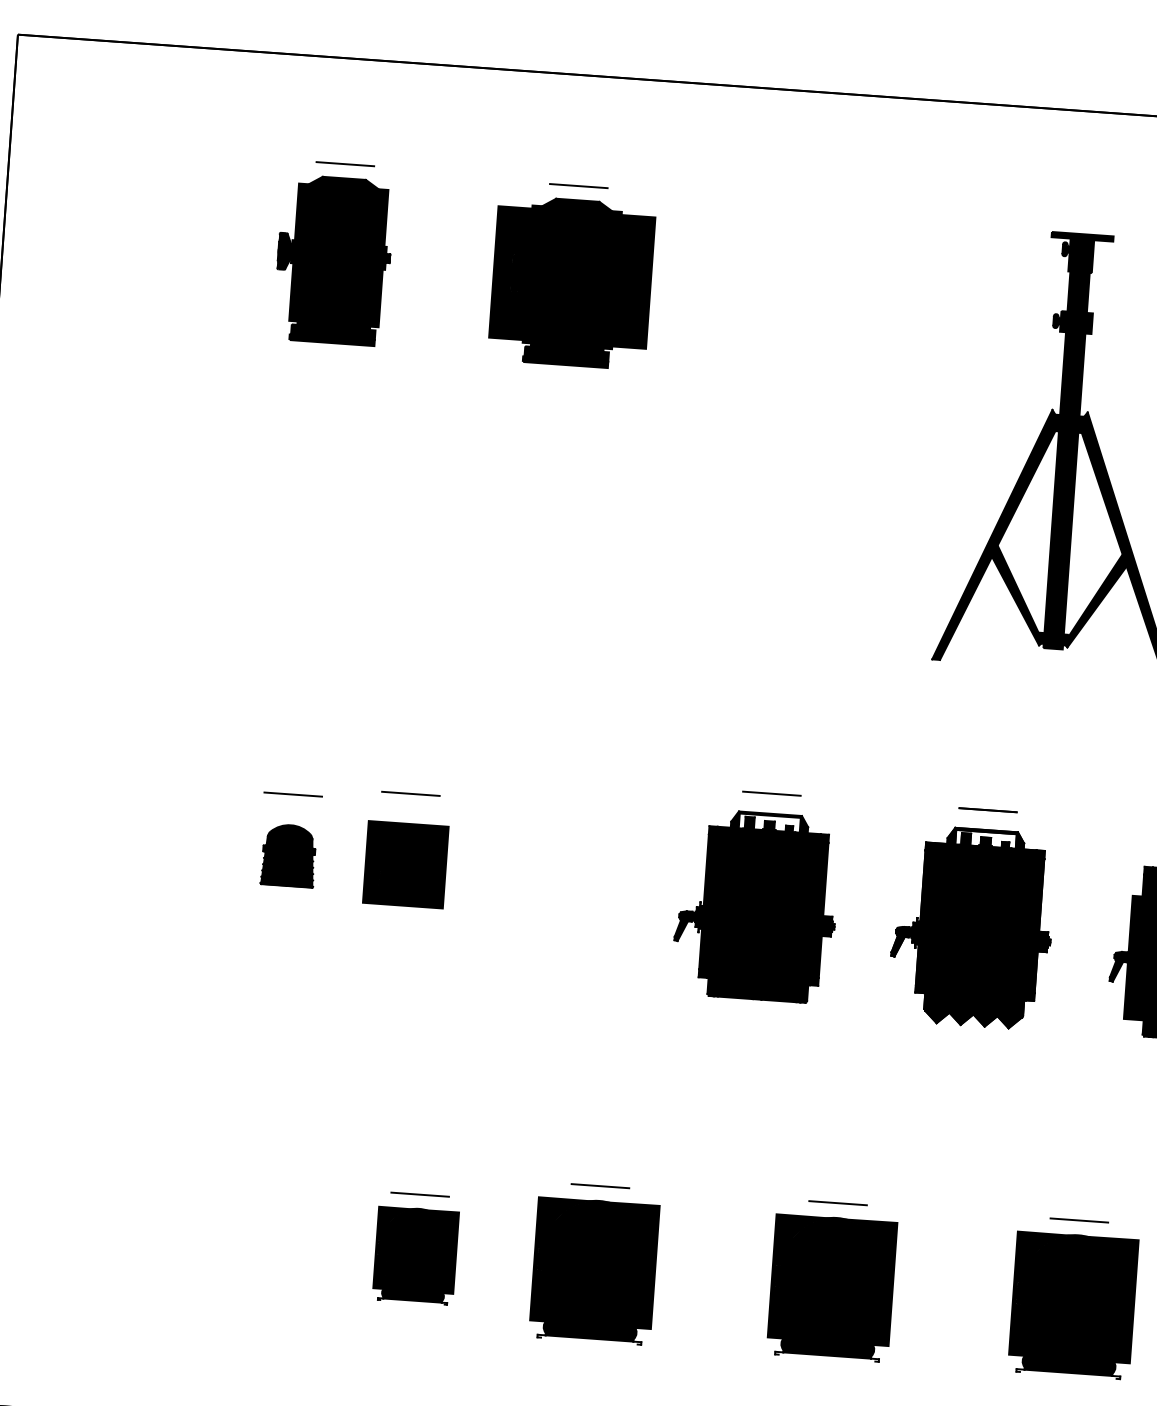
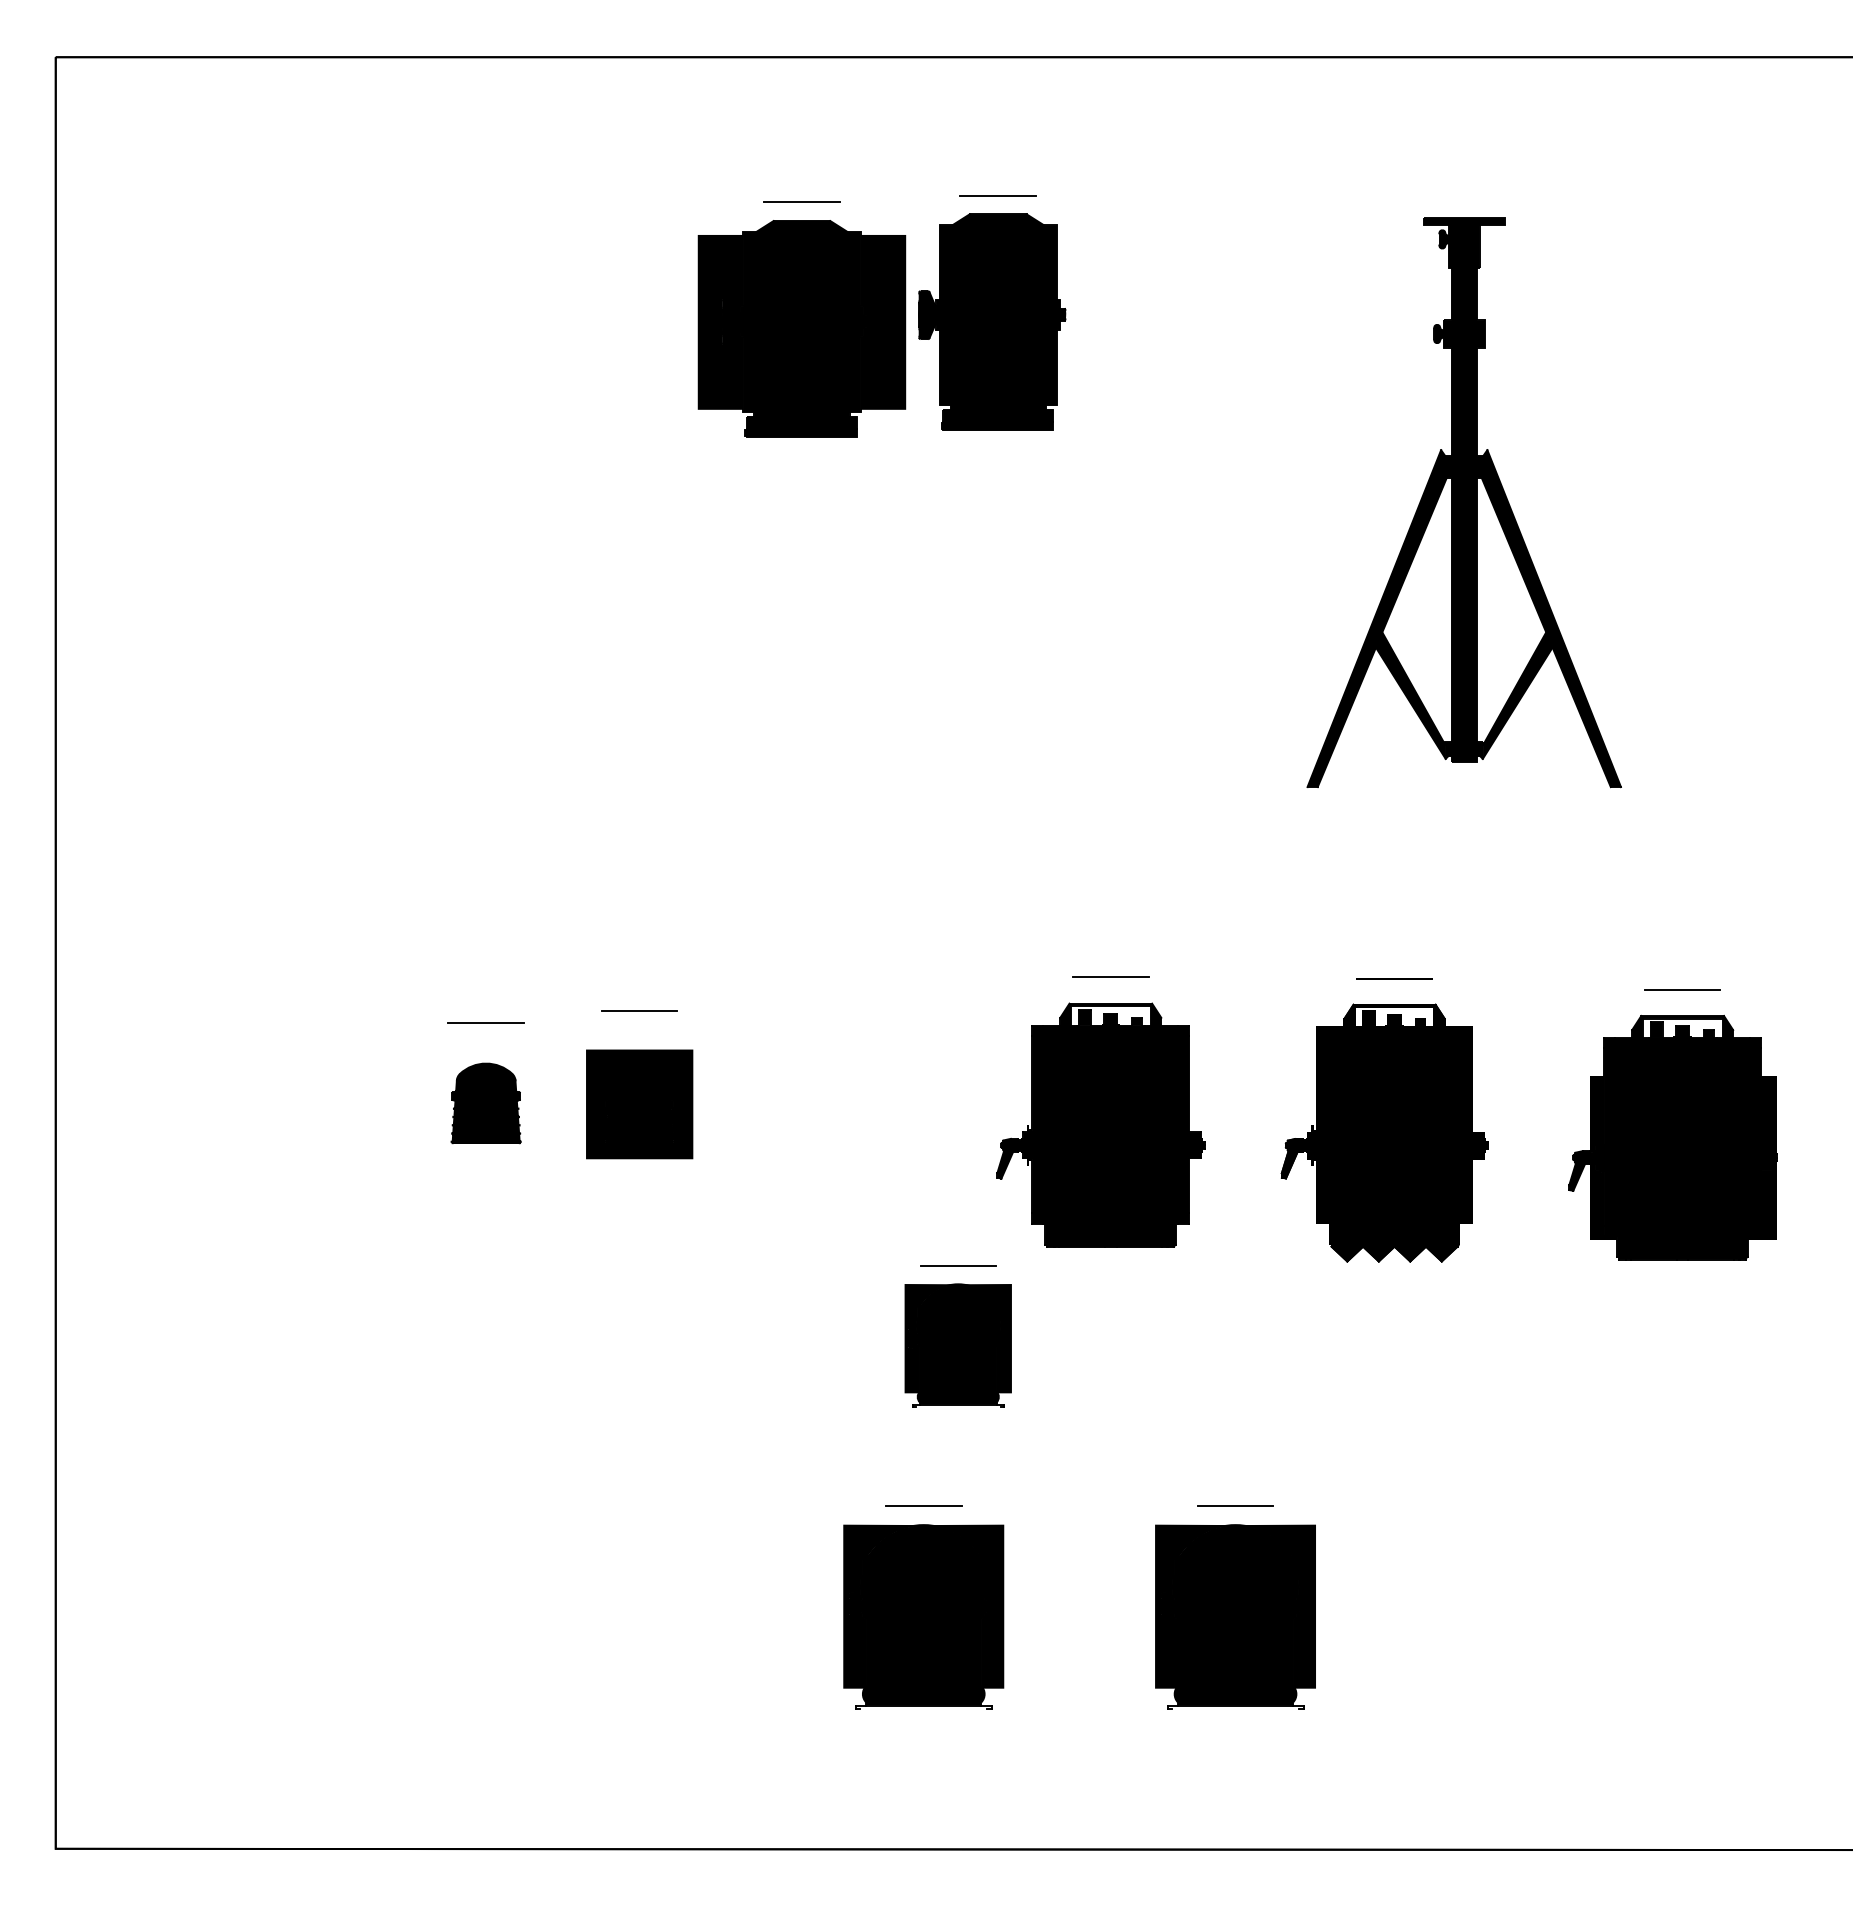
part: (334, 252) -> (992, 312), moved
part: (415, 1248) -> (957, 1336), moved
part: (1073, 1298) -> (1551, 1607), removed

